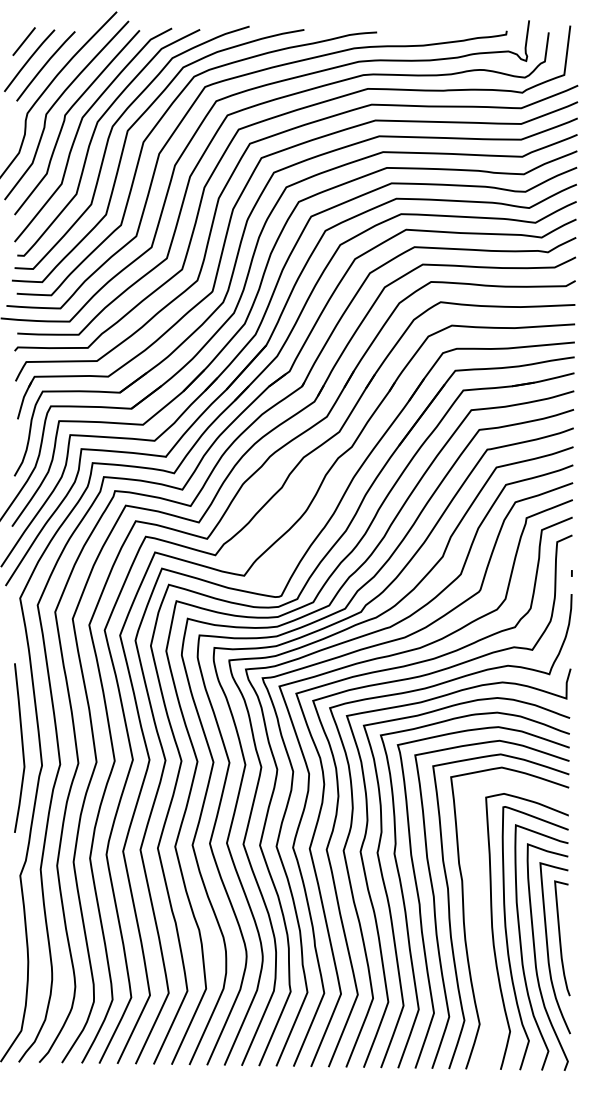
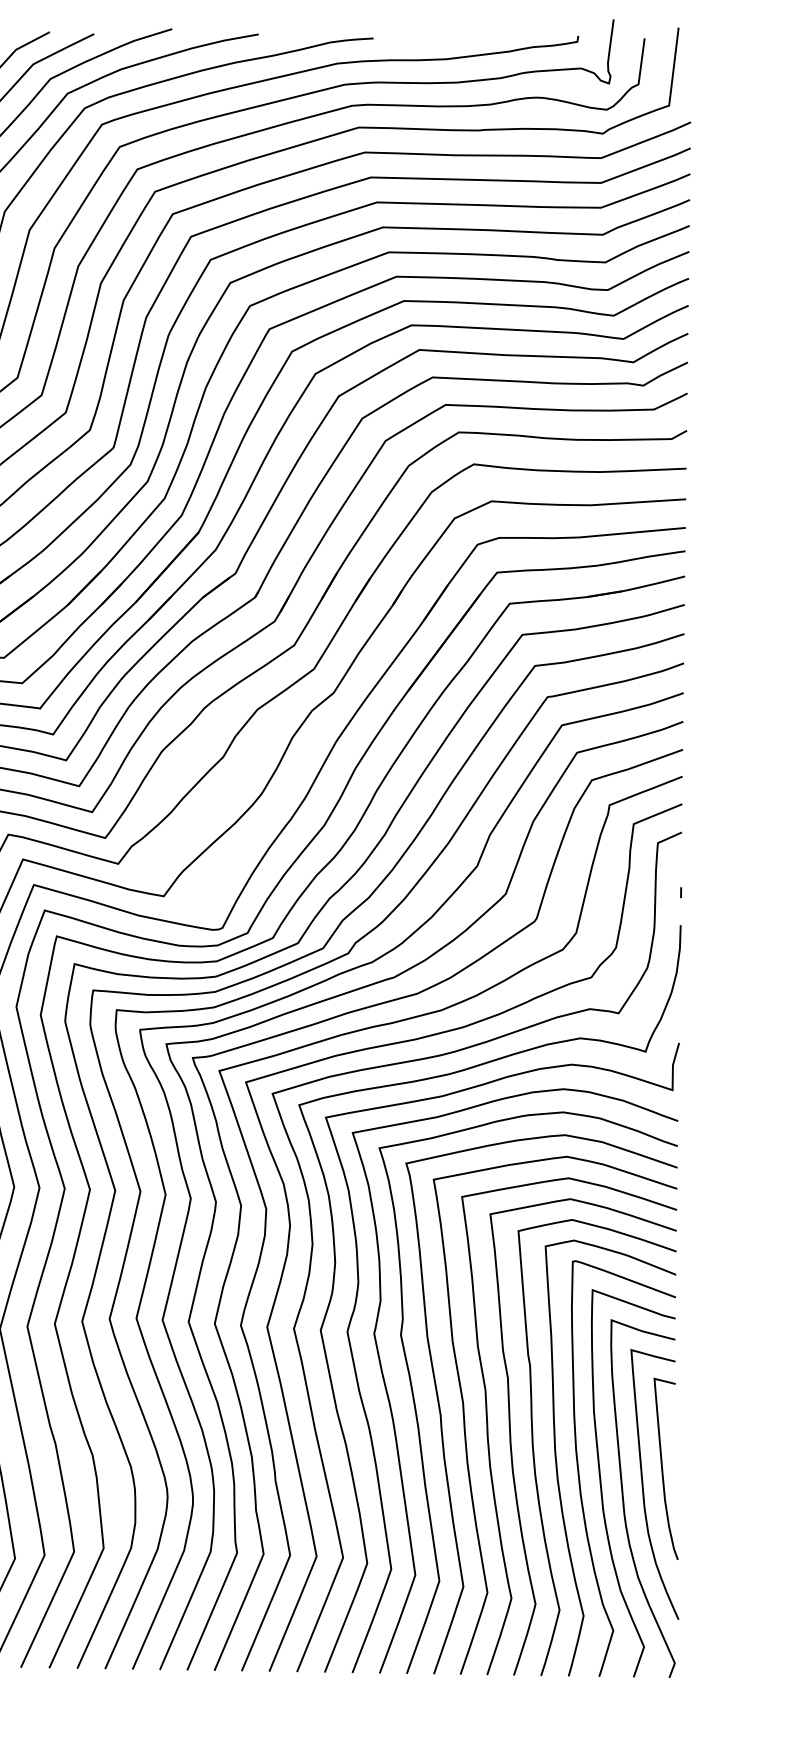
curve: (479, 926) -> (535, 1449), added

